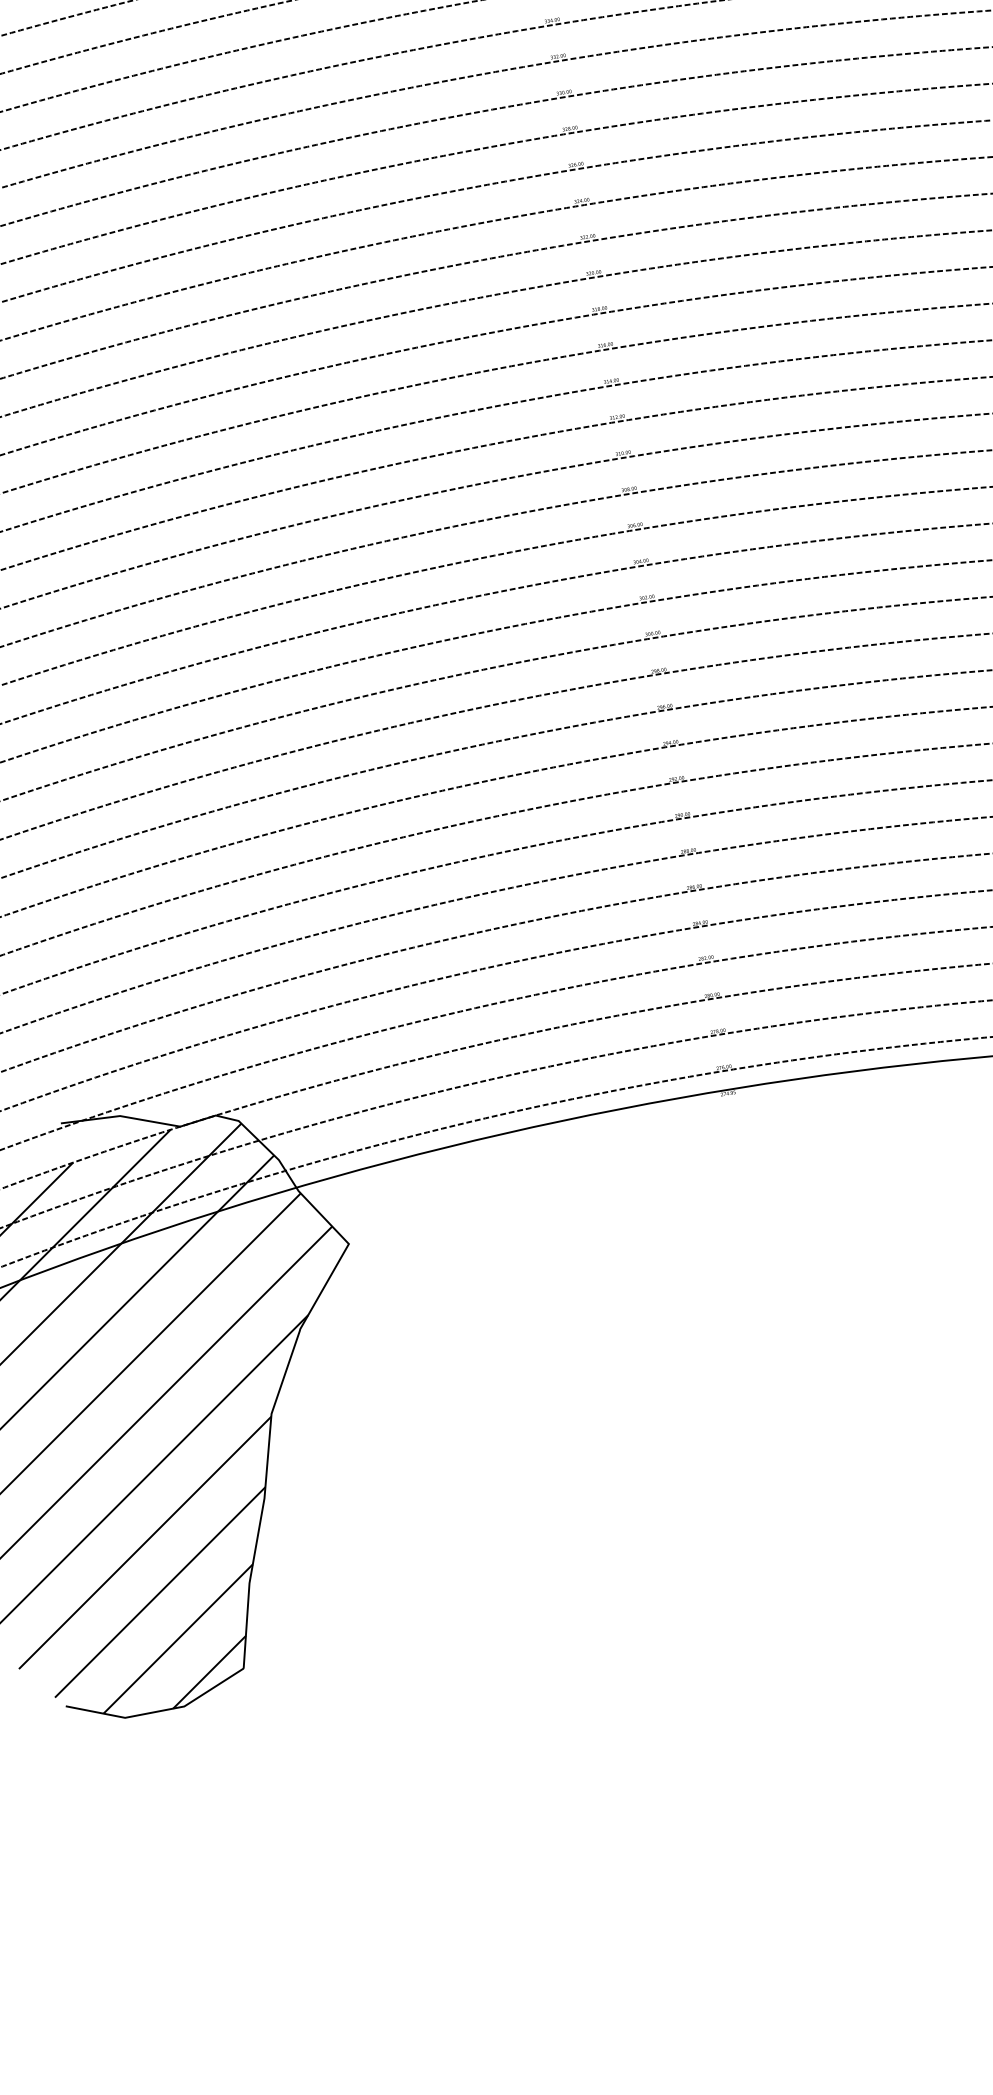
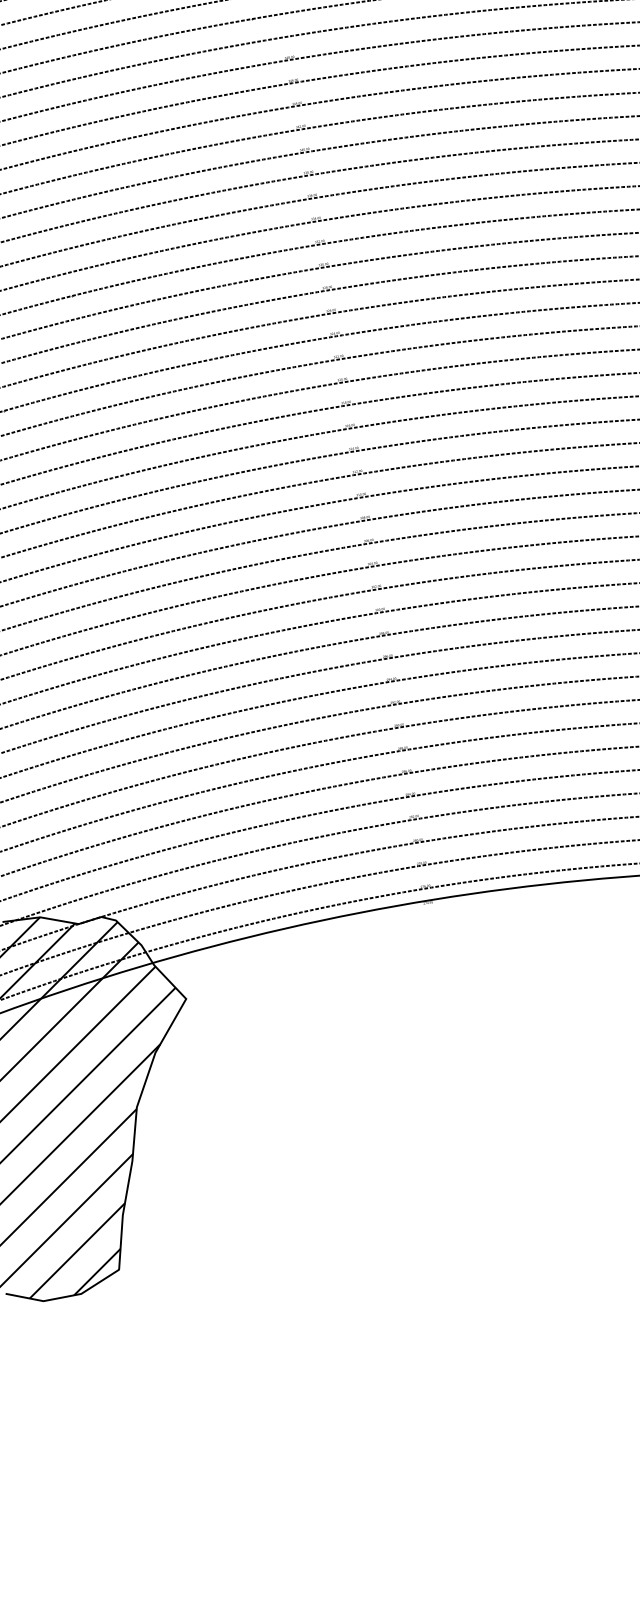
hatch: (123, 1139) -> (42, 932), added

